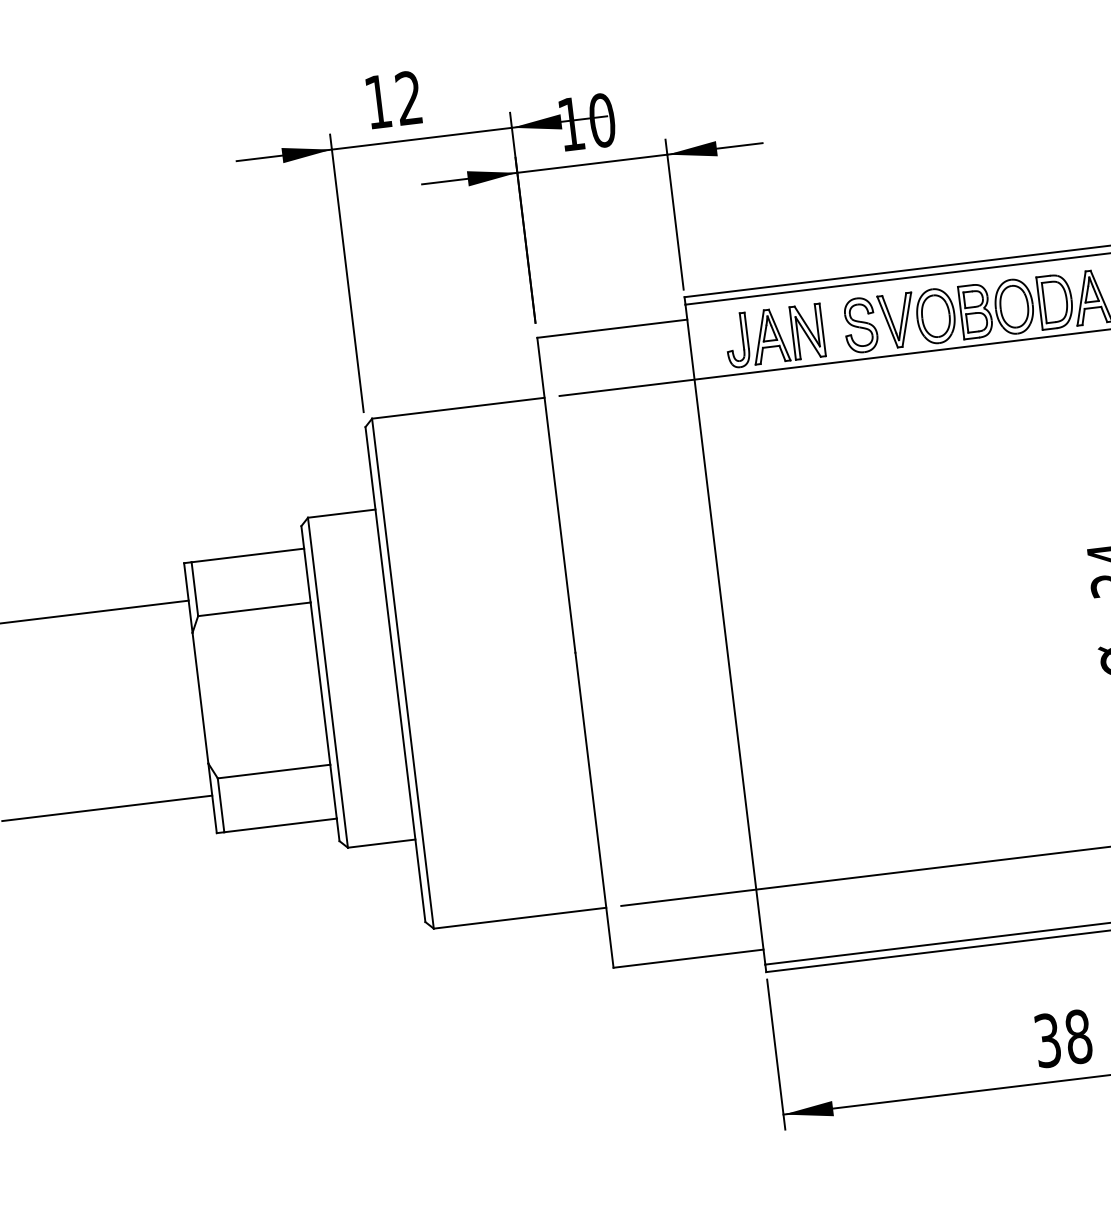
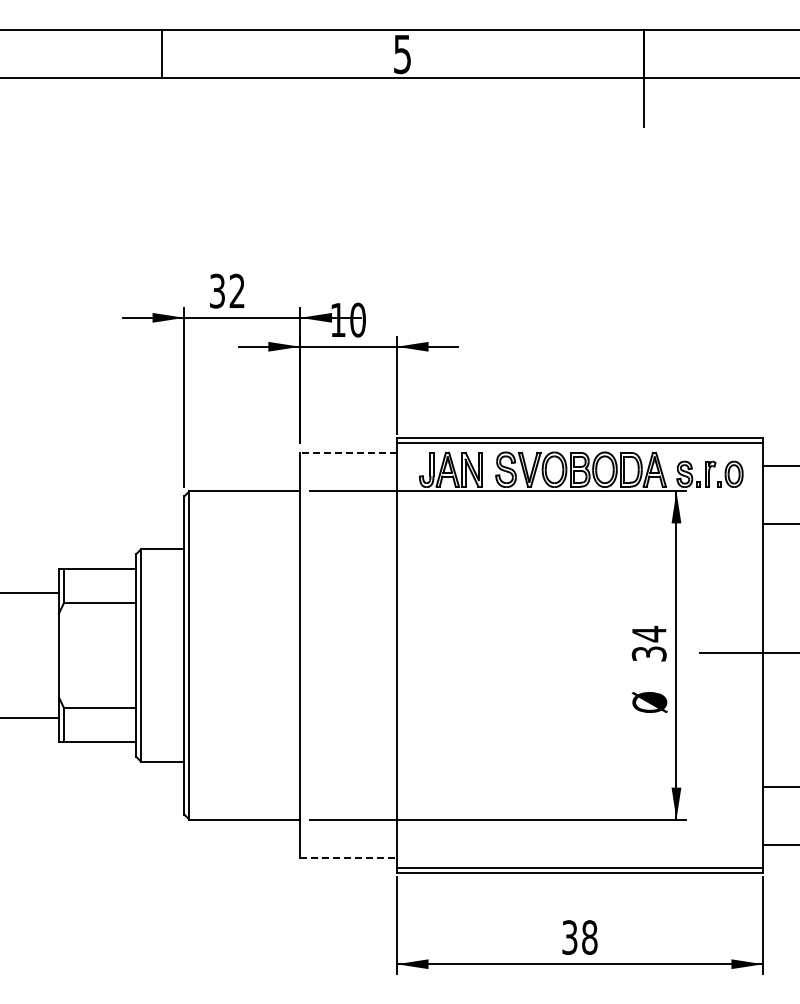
text: (378, 100) -> (217, 290), 12 -> 32
line: (610, 328) -> (347, 452), solid -> dashed
line: (688, 959) -> (348, 858), solid -> dashed

